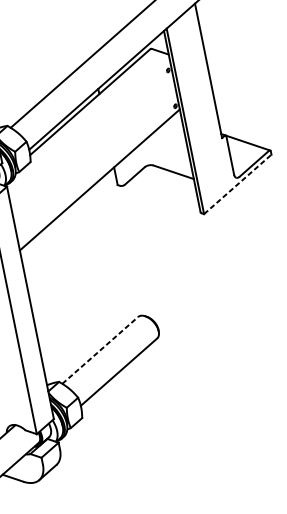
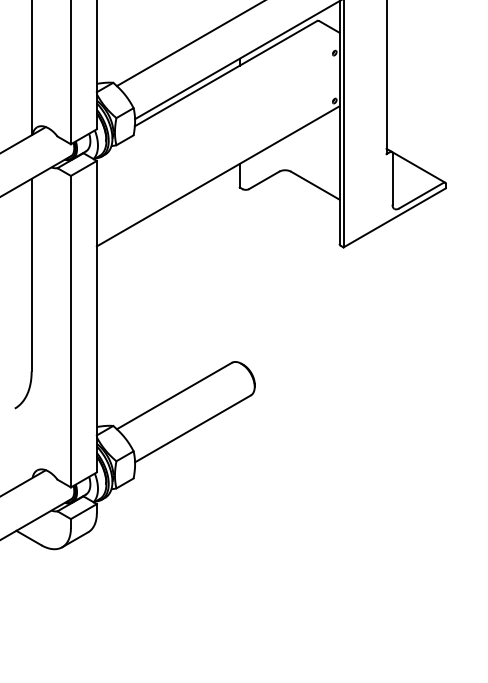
line: (238, 183) -> (395, 217), dashed -> solid
line: (100, 350) -> (174, 395), dashed -> solid

